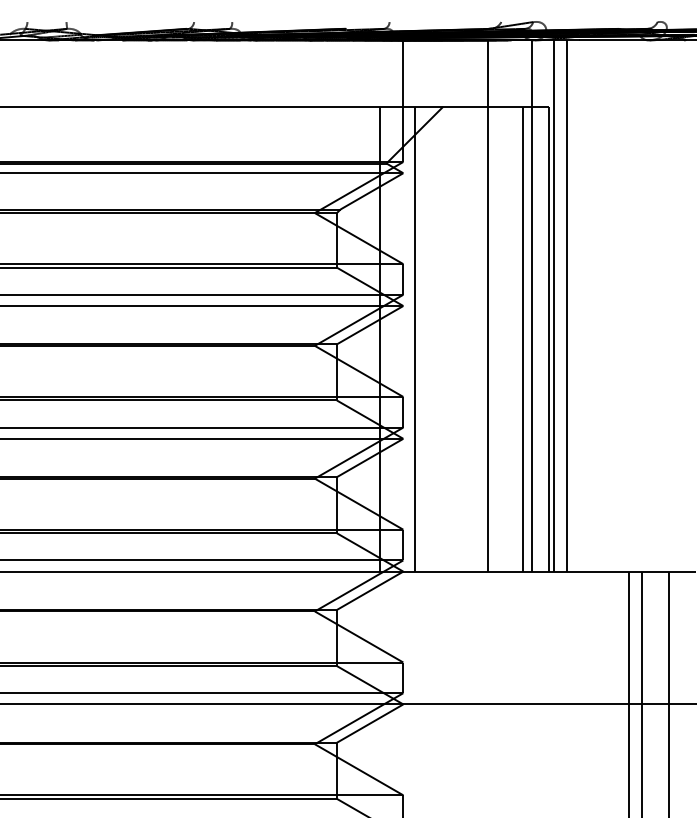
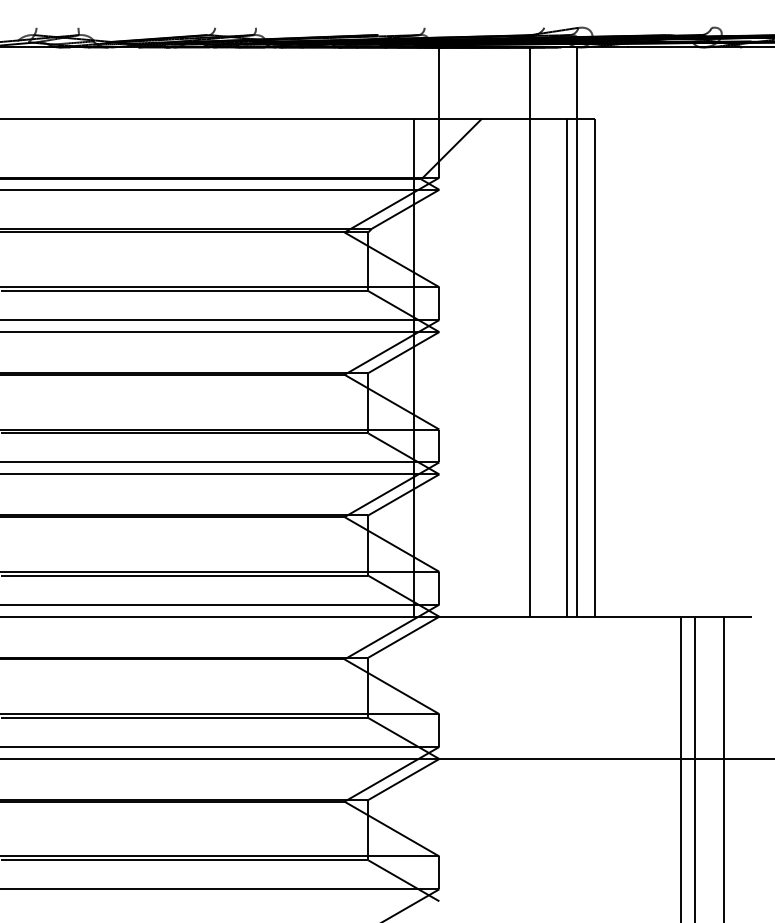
line: (554, 305) -> (601, 331), removed
line: (566, 305) -> (614, 331), removed
line: (415, 339) -> (452, 367), removed

